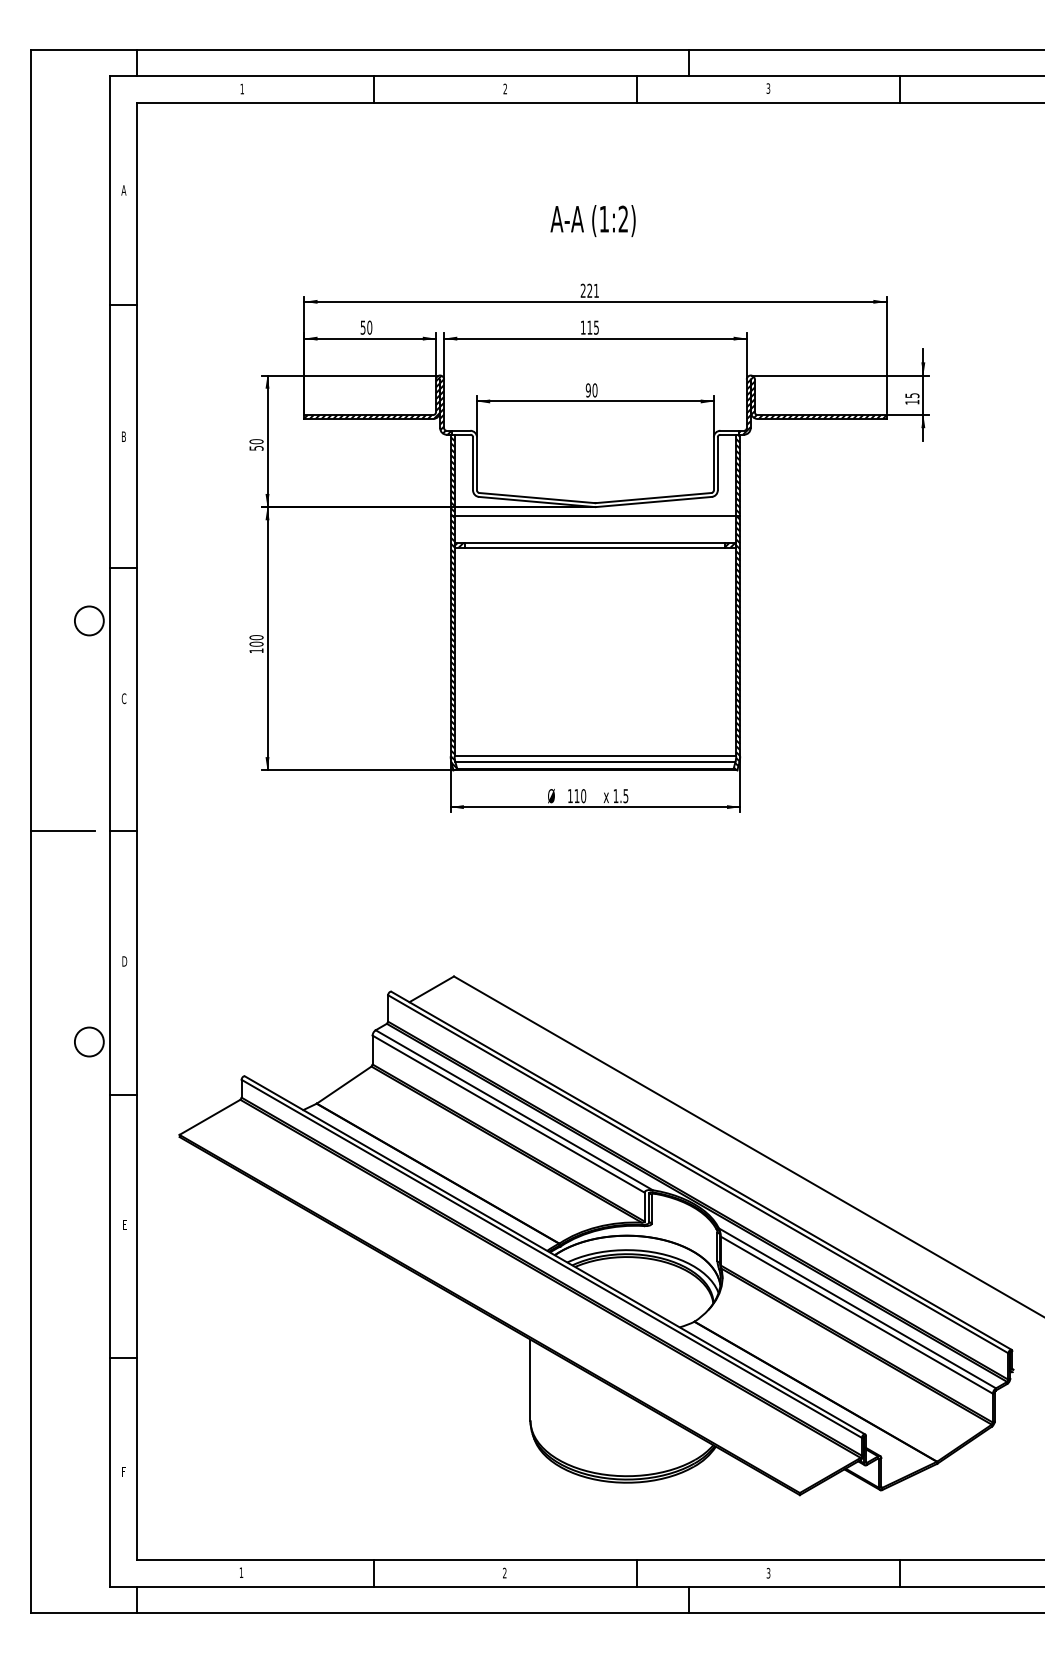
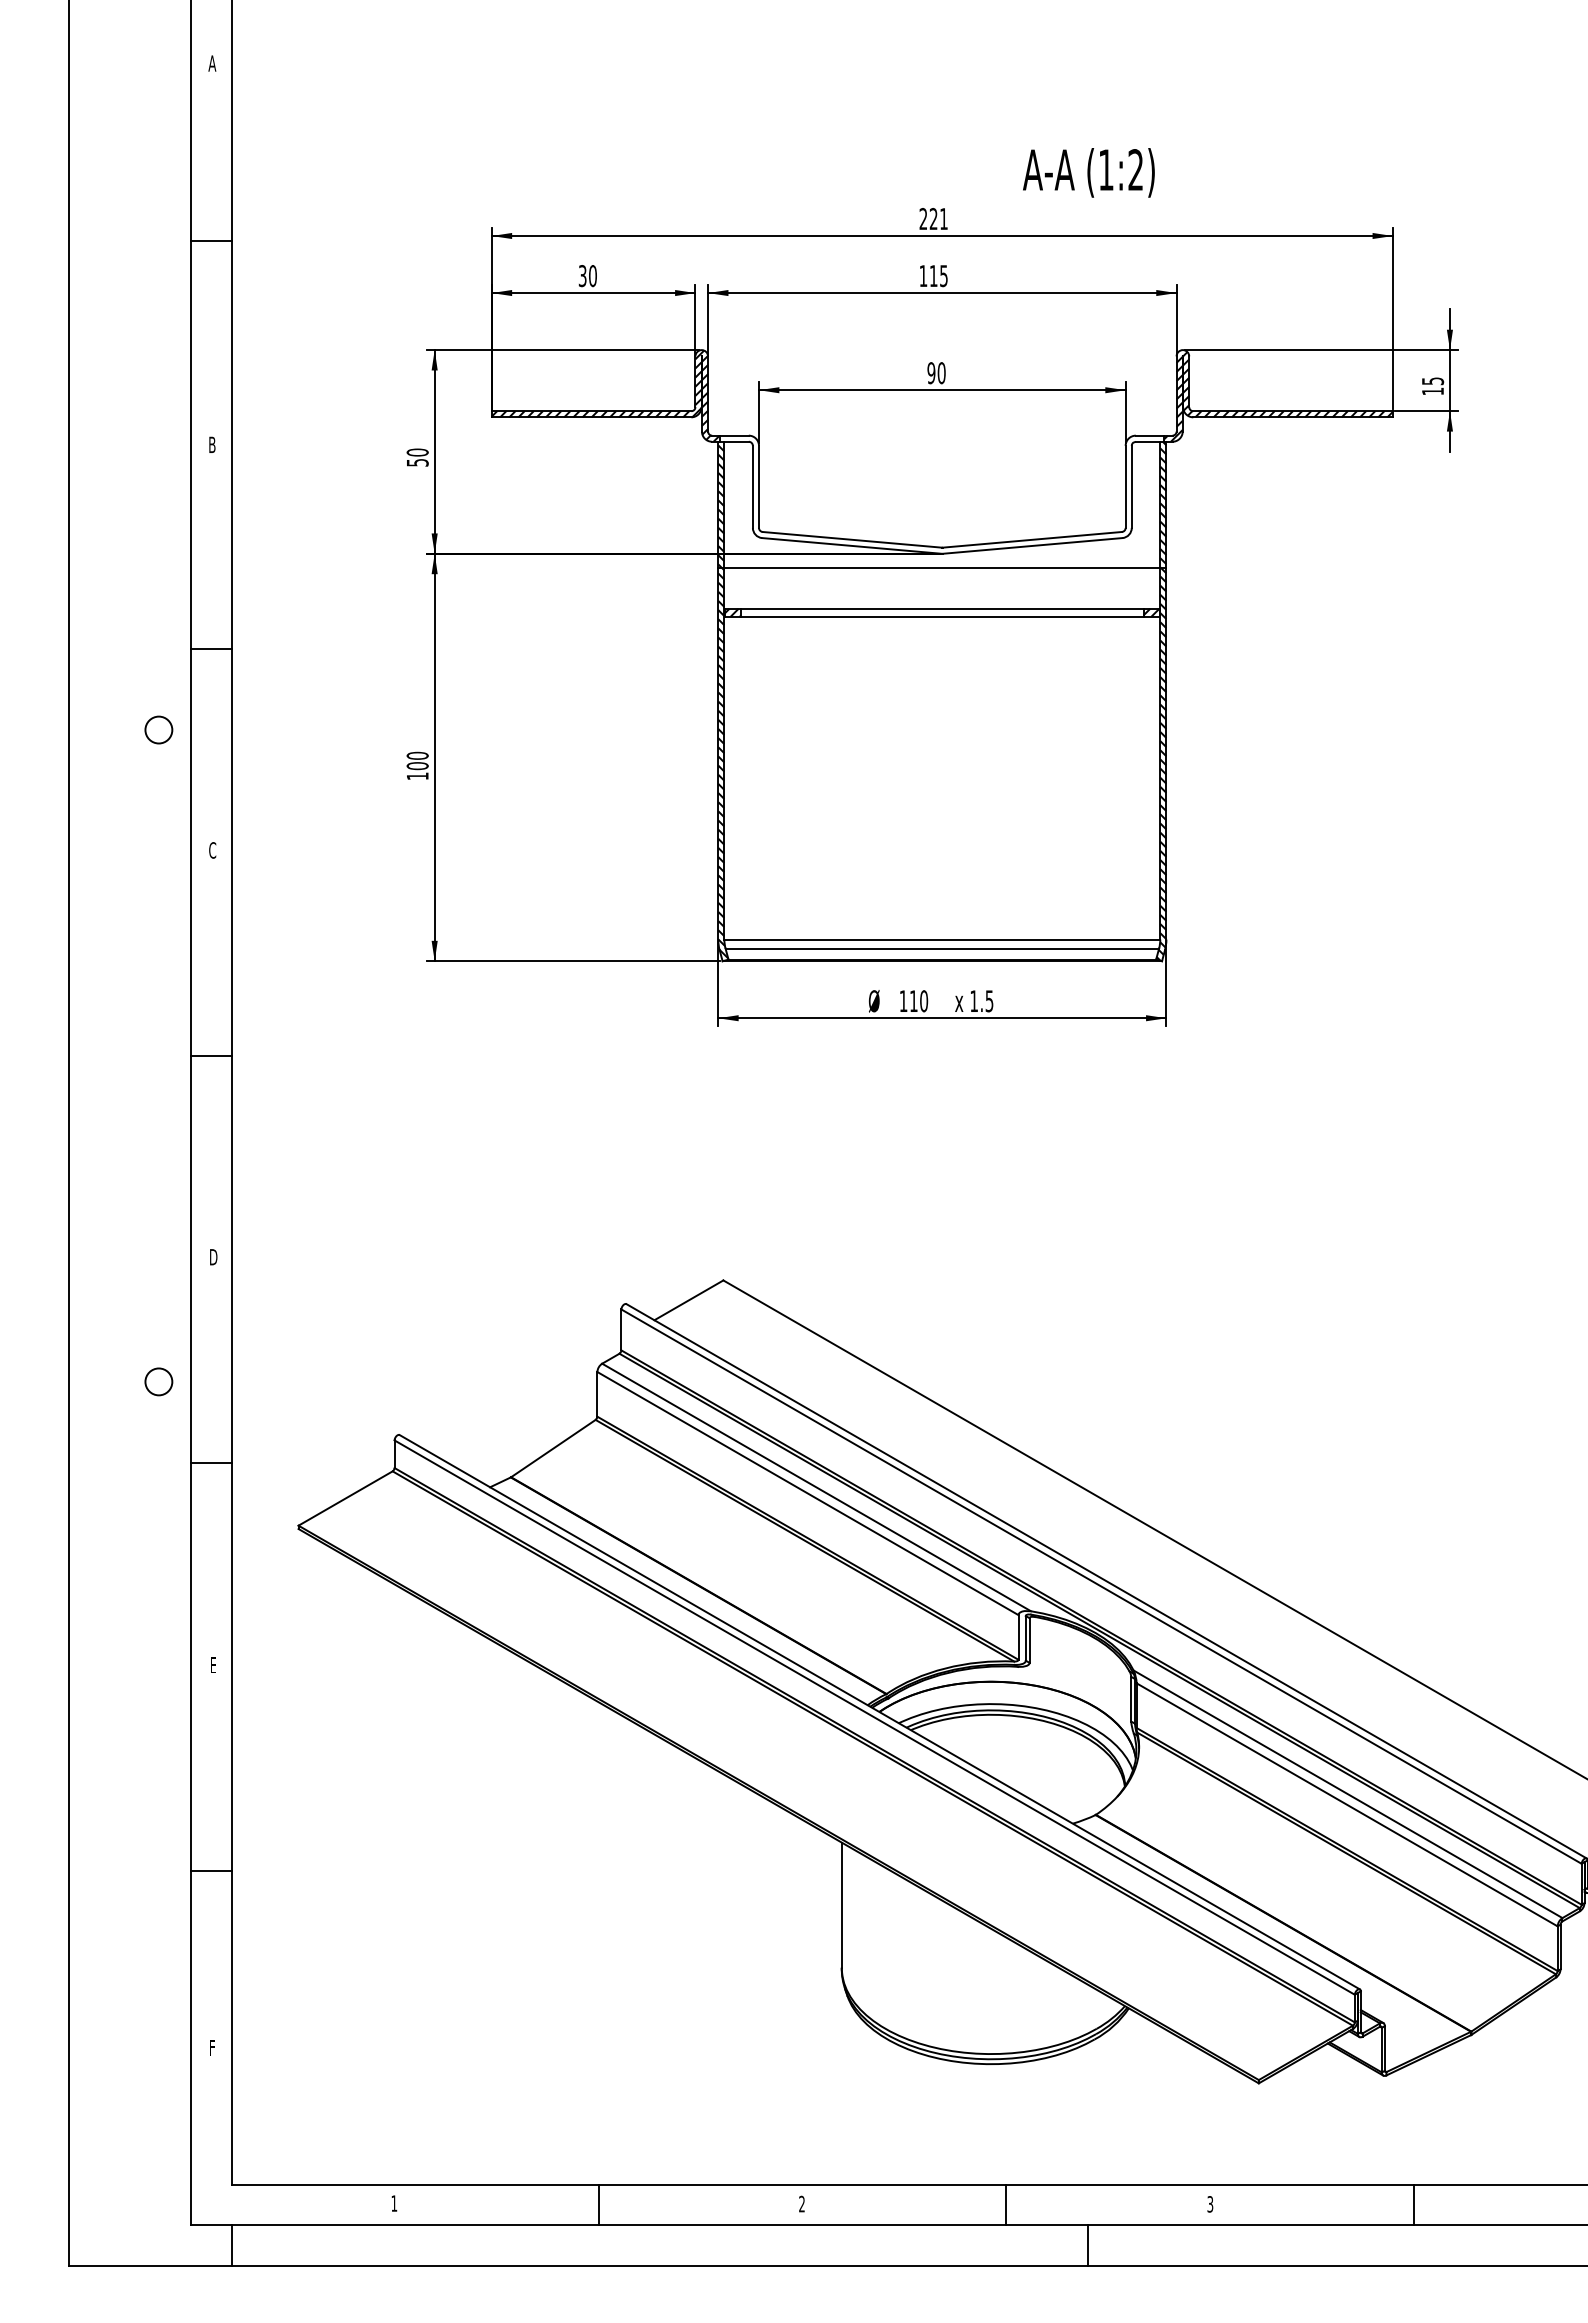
text: (592, 221) -> (1087, 173), moved
text: (363, 326) -> (583, 274), 50 -> 30
circle: (88, 620) -> (157, 729), size x0.6
line: (62, 831) -> (117, 1055), removed
circle: (88, 1041) -> (157, 1381), size x0.6

